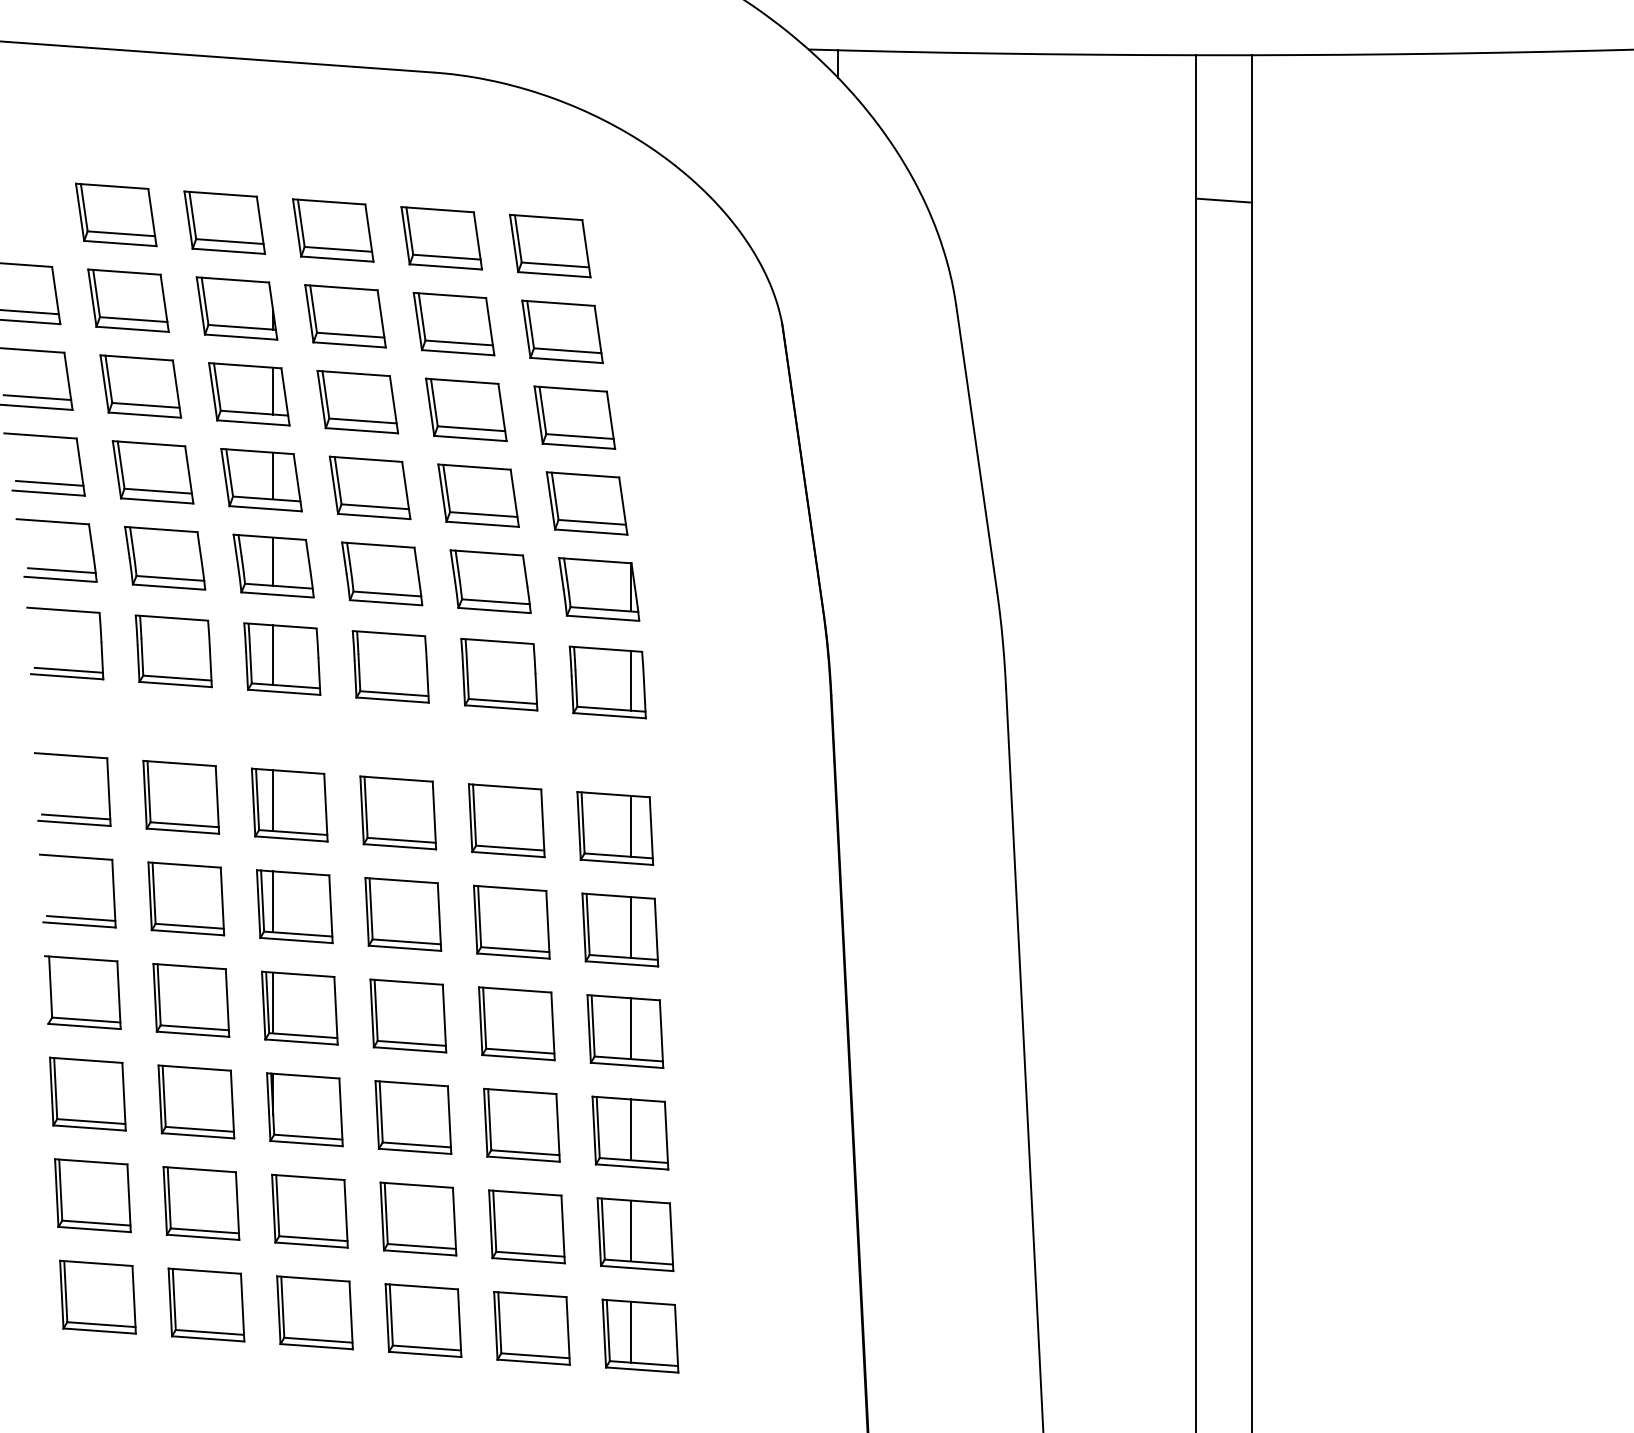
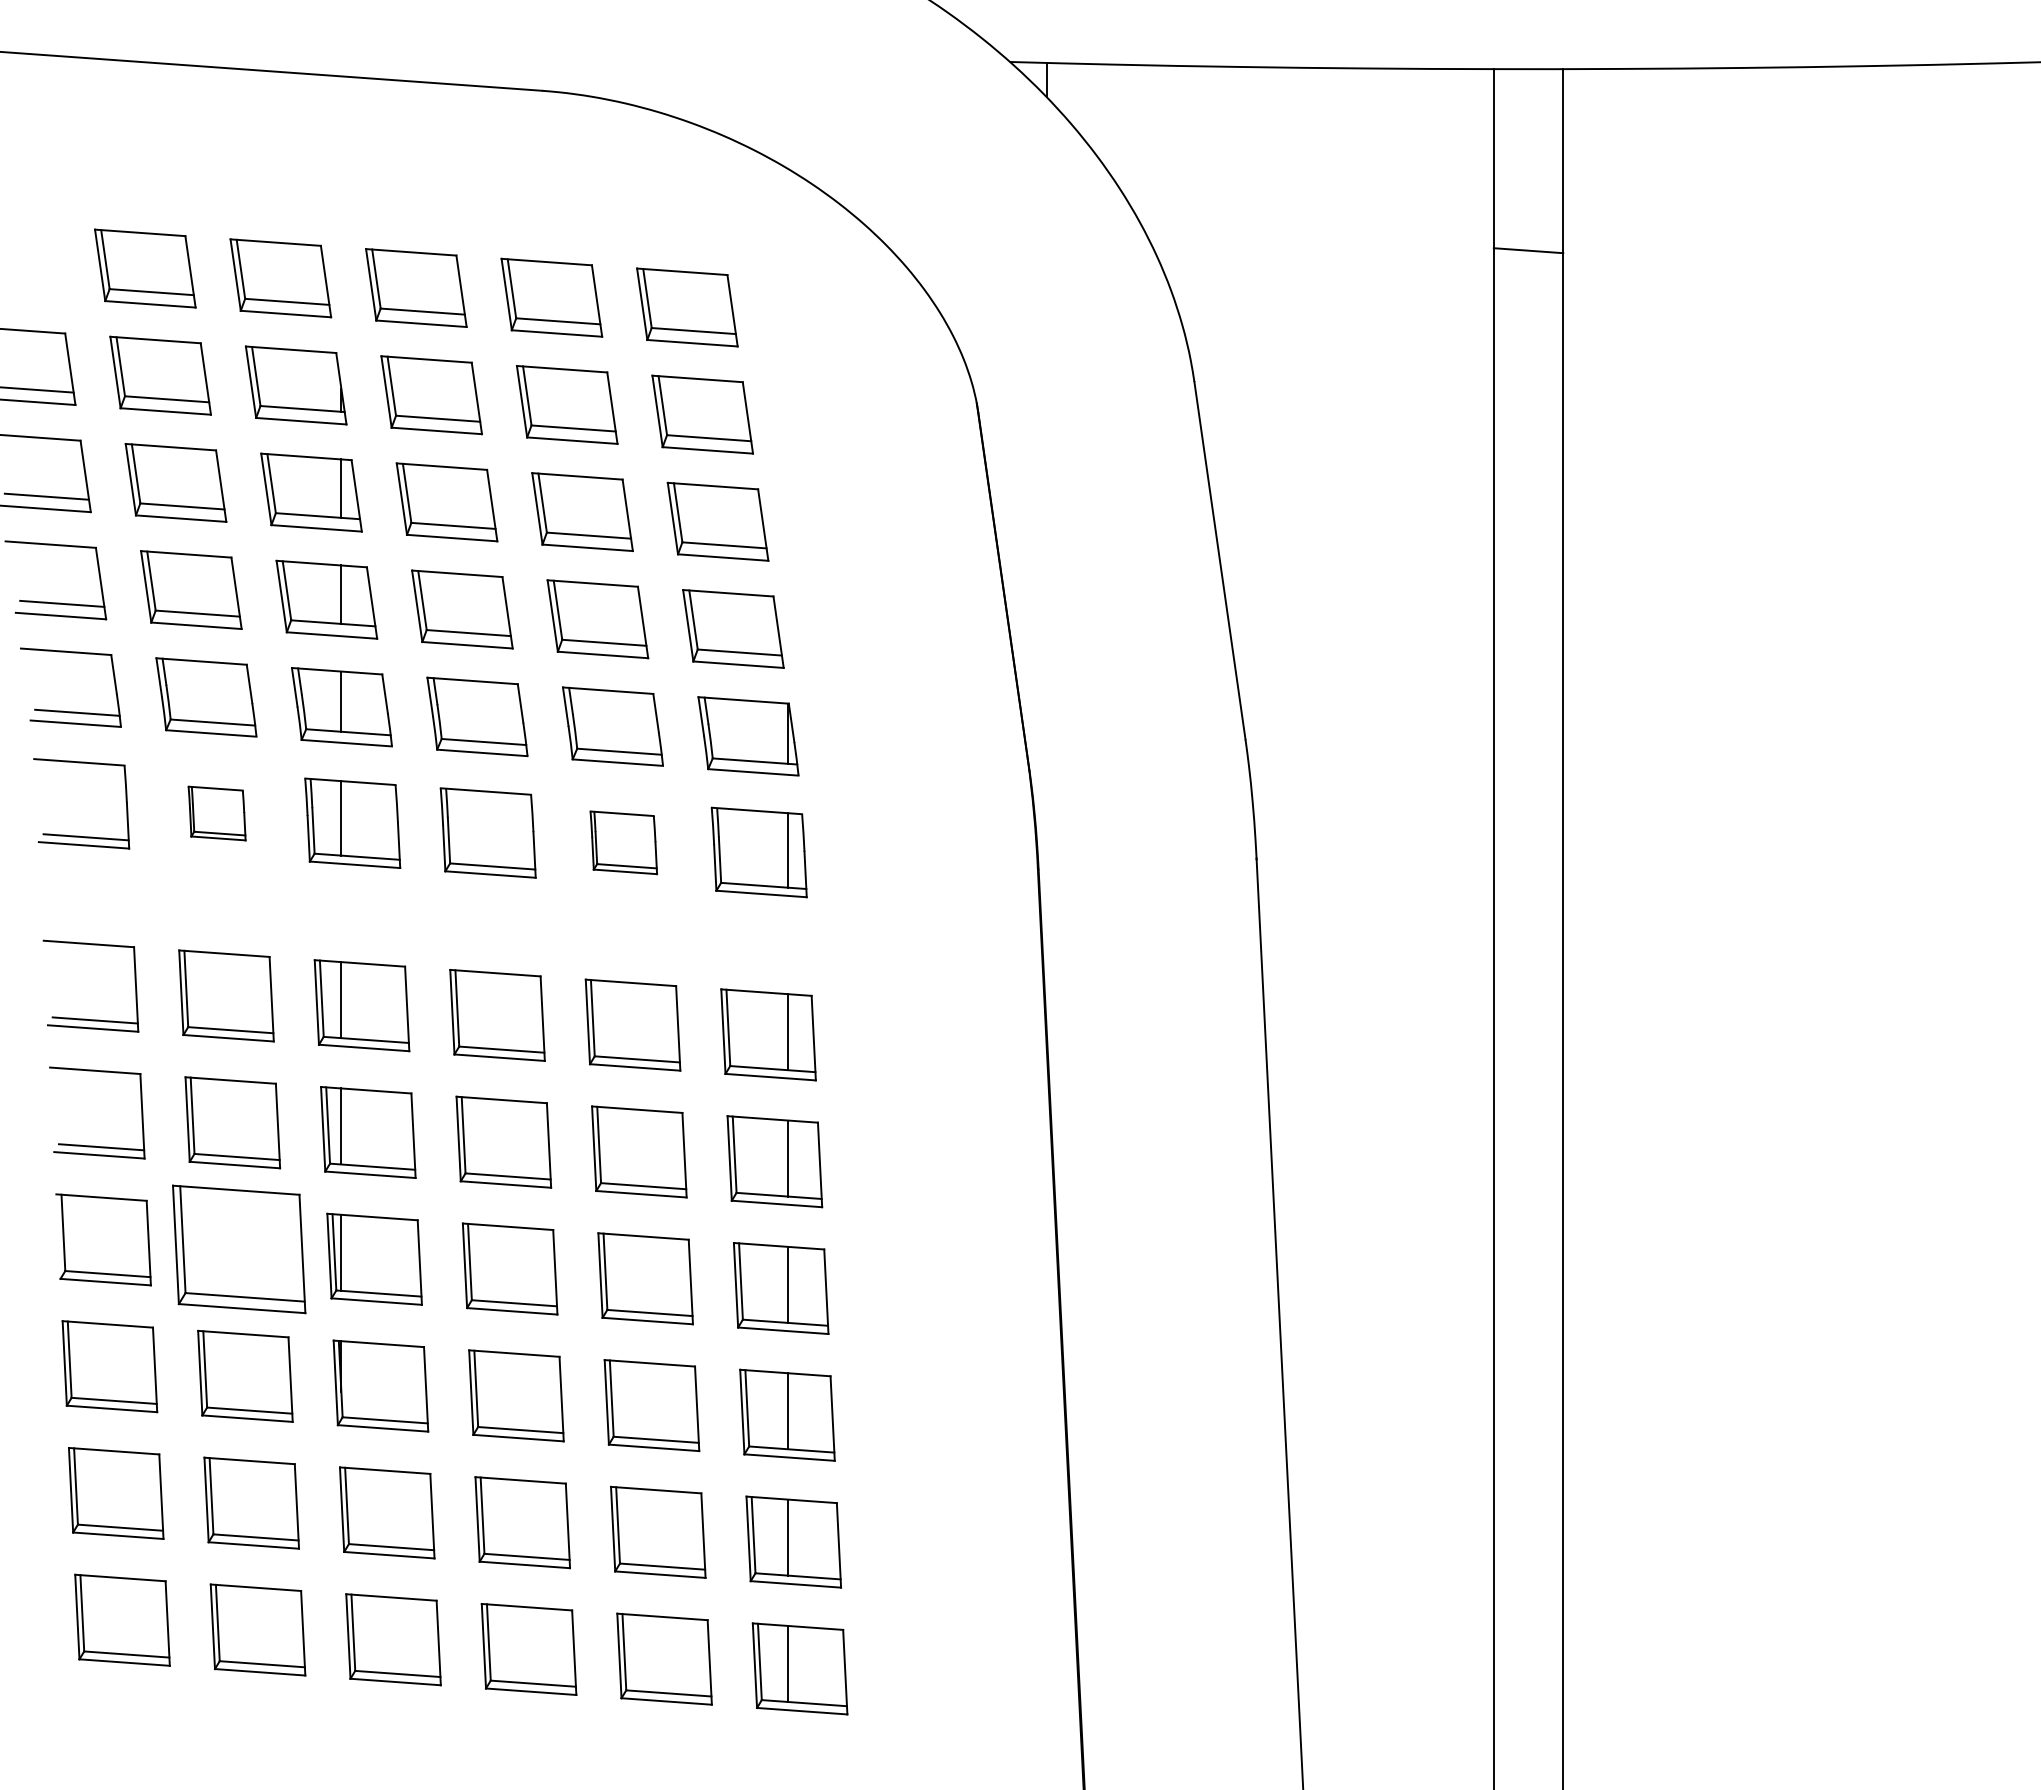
part: (173, 651) -> (216, 813), size x0.6
part: (499, 674) -> (623, 842), size x0.7
part: (190, 1000) -> (238, 1249), size x1.4

